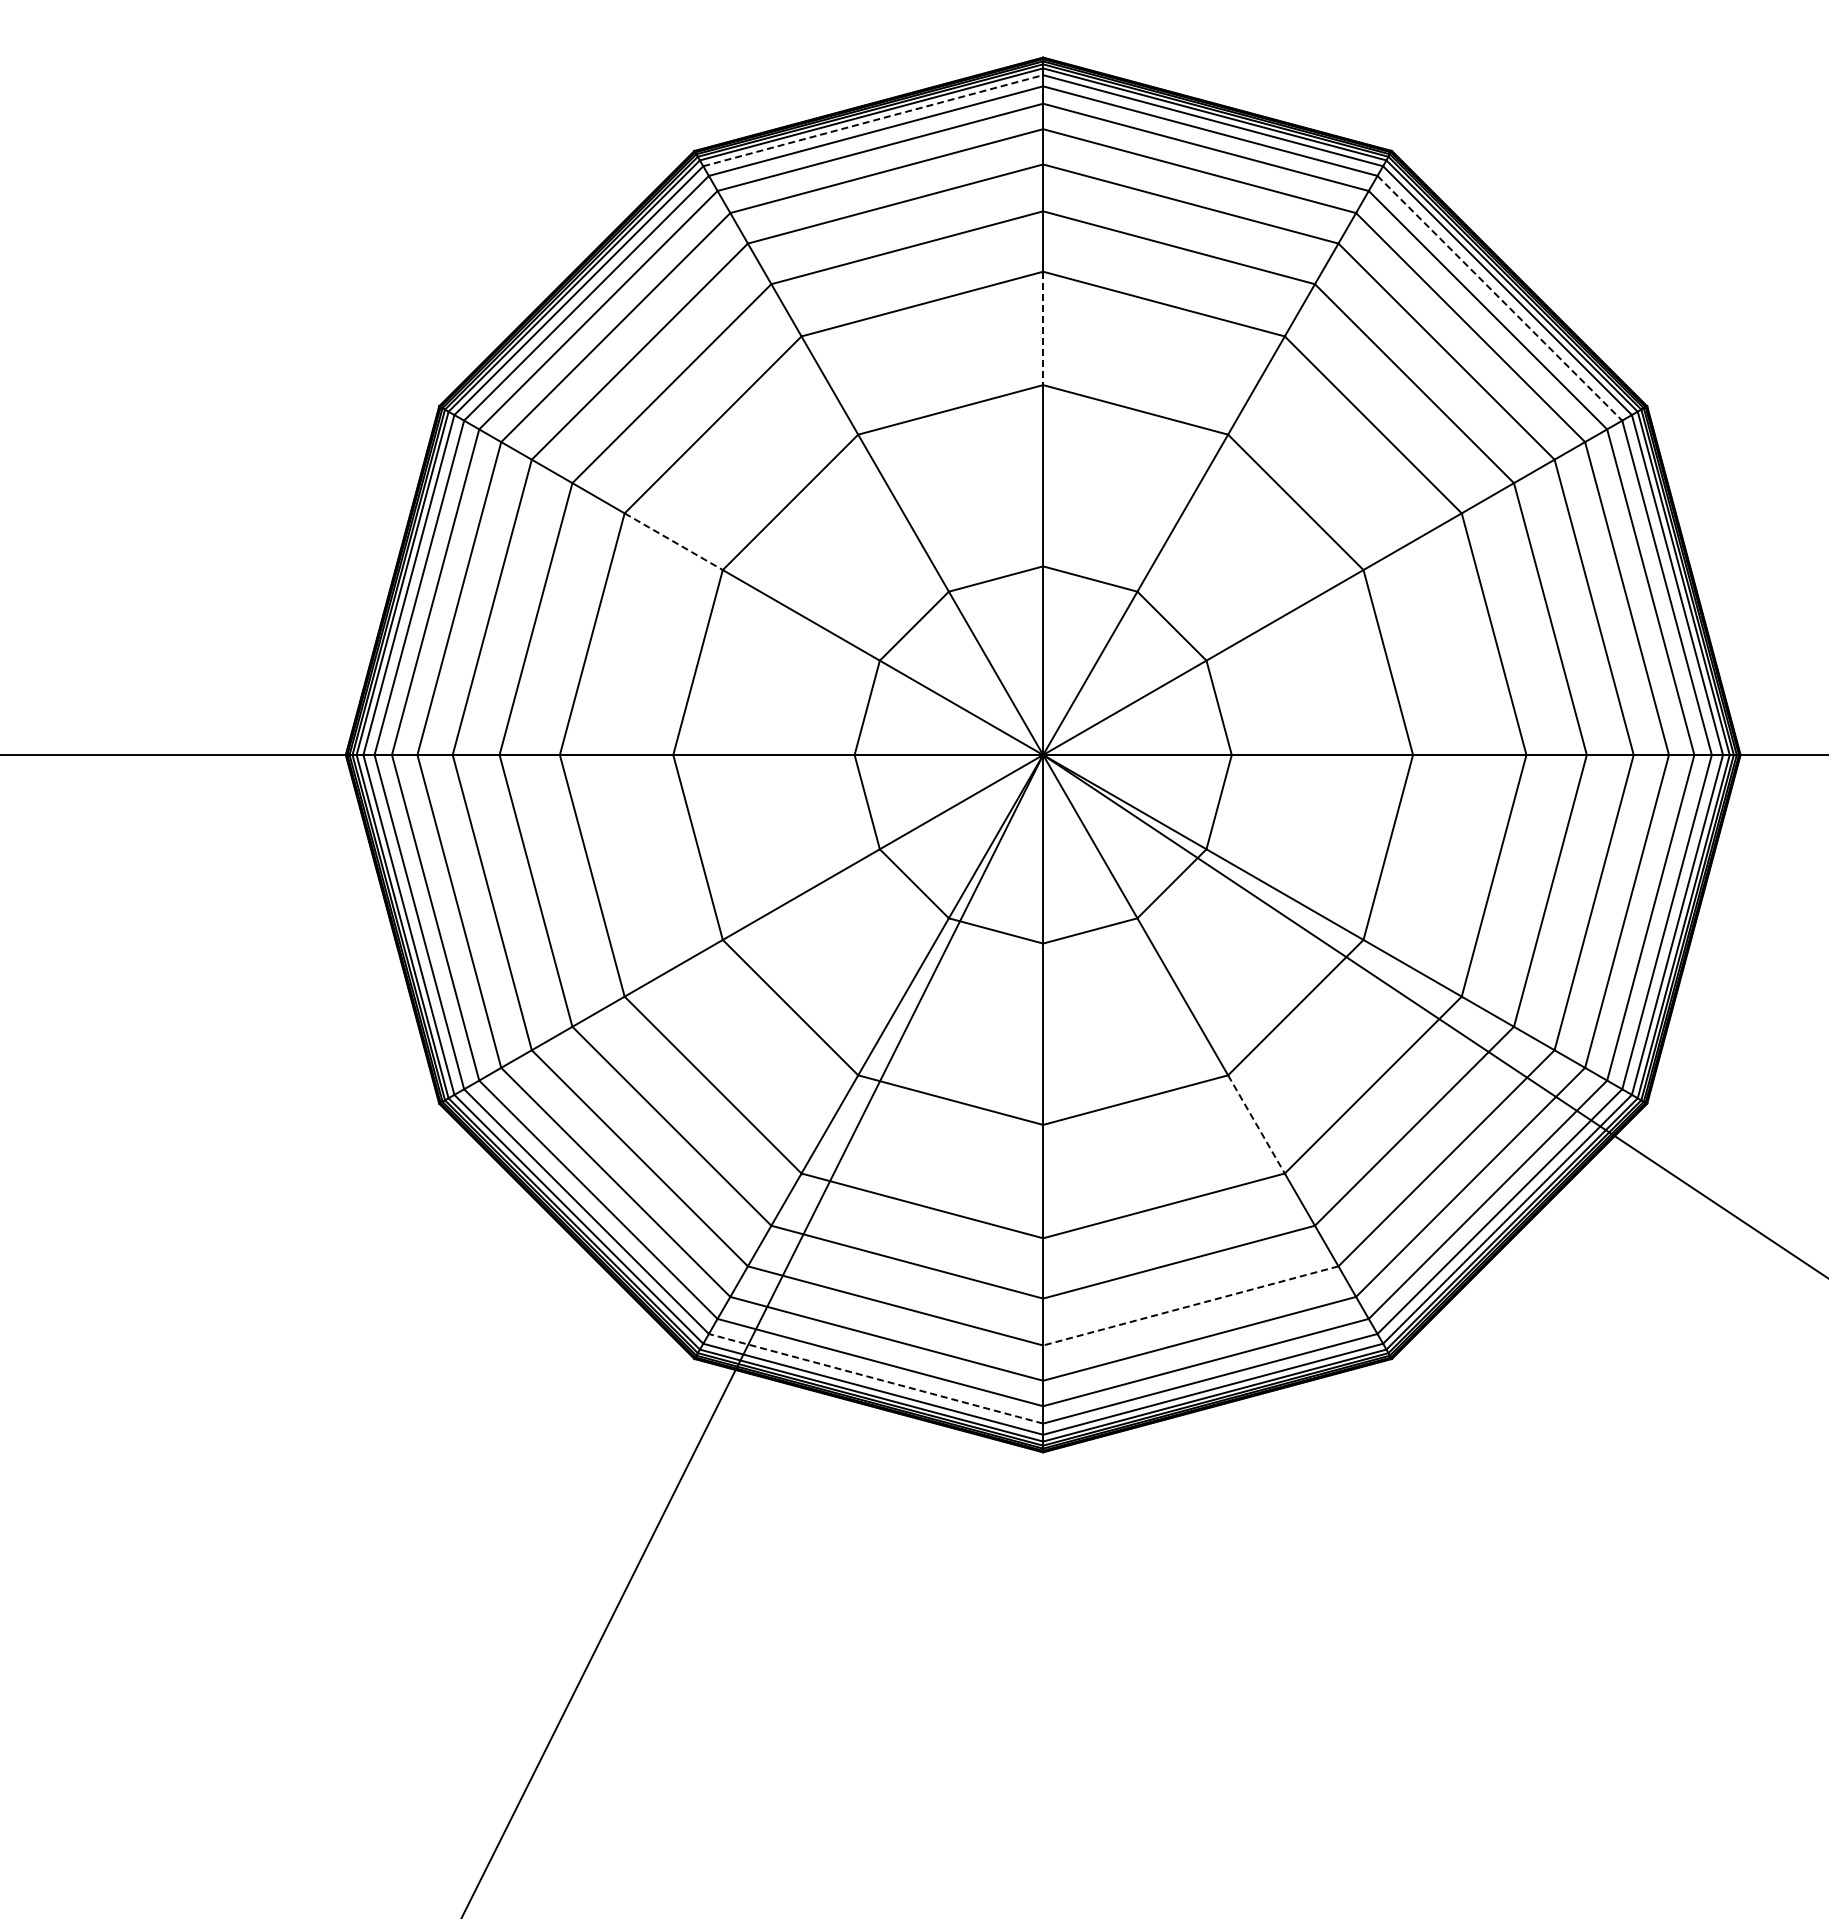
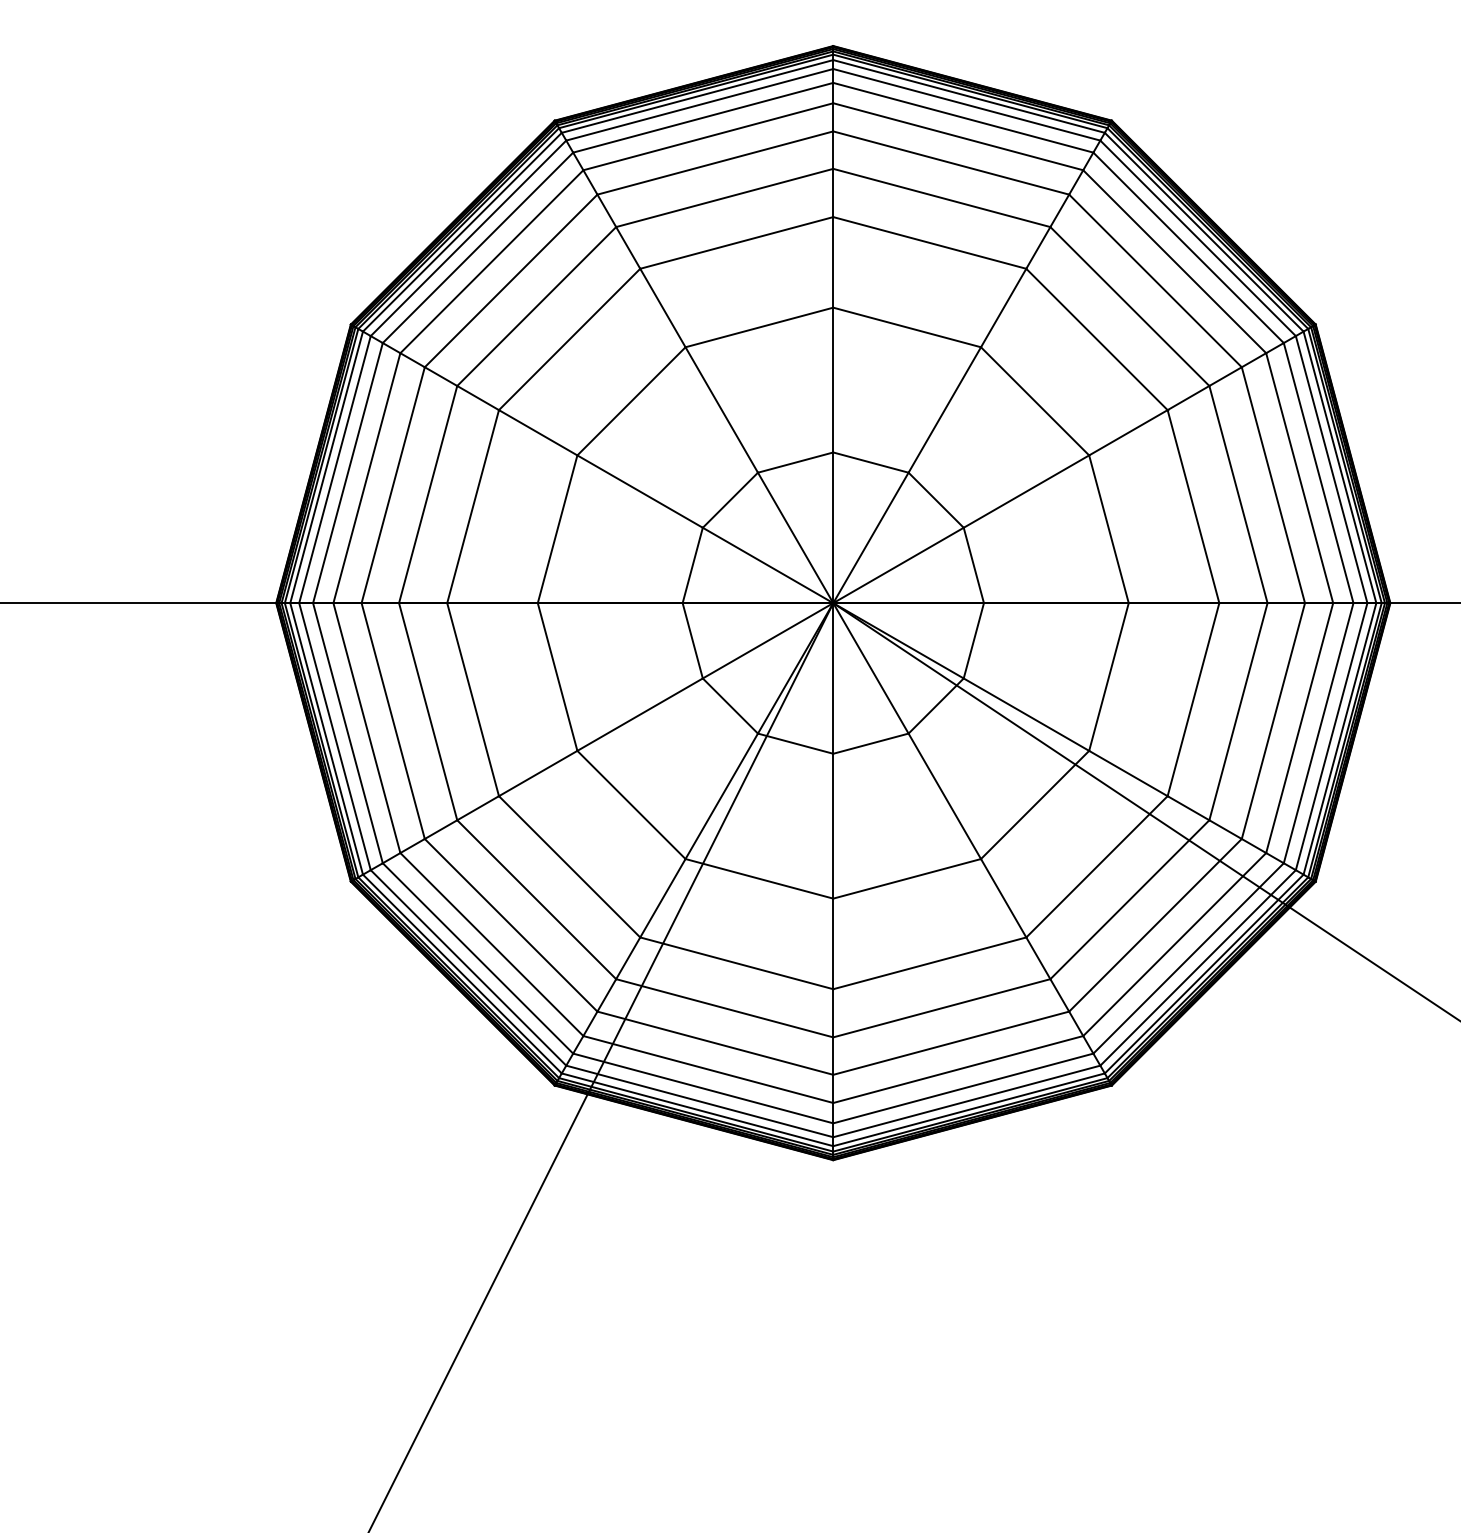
line: (873, 120) -> (697, 96), dashed -> solid
line: (1500, 298) -> (1198, 238), dashed -> solid
line: (1043, 328) -> (833, 262), dashed -> solid
line: (673, 541) -> (537, 432), dashed -> solid
line: (1256, 1124) -> (1003, 898), dashed -> solid
line: (1190, 1305) -> (950, 1042), dashed -> solid
line: (875, 1378) -> (699, 1101), dashed -> solid

